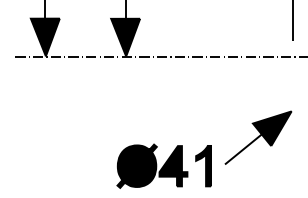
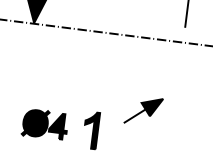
part: (258, 137) -> (143, 110), size x0.6
part: (152, 165) -> (45, 123), size x0.7

